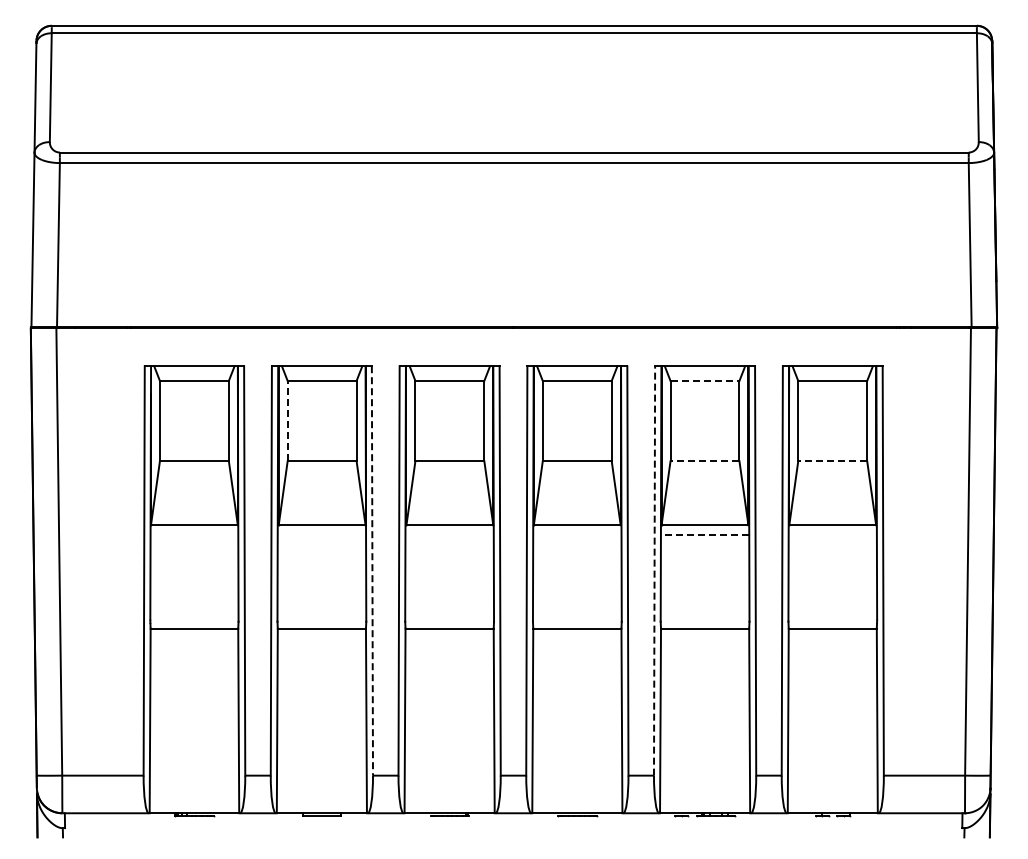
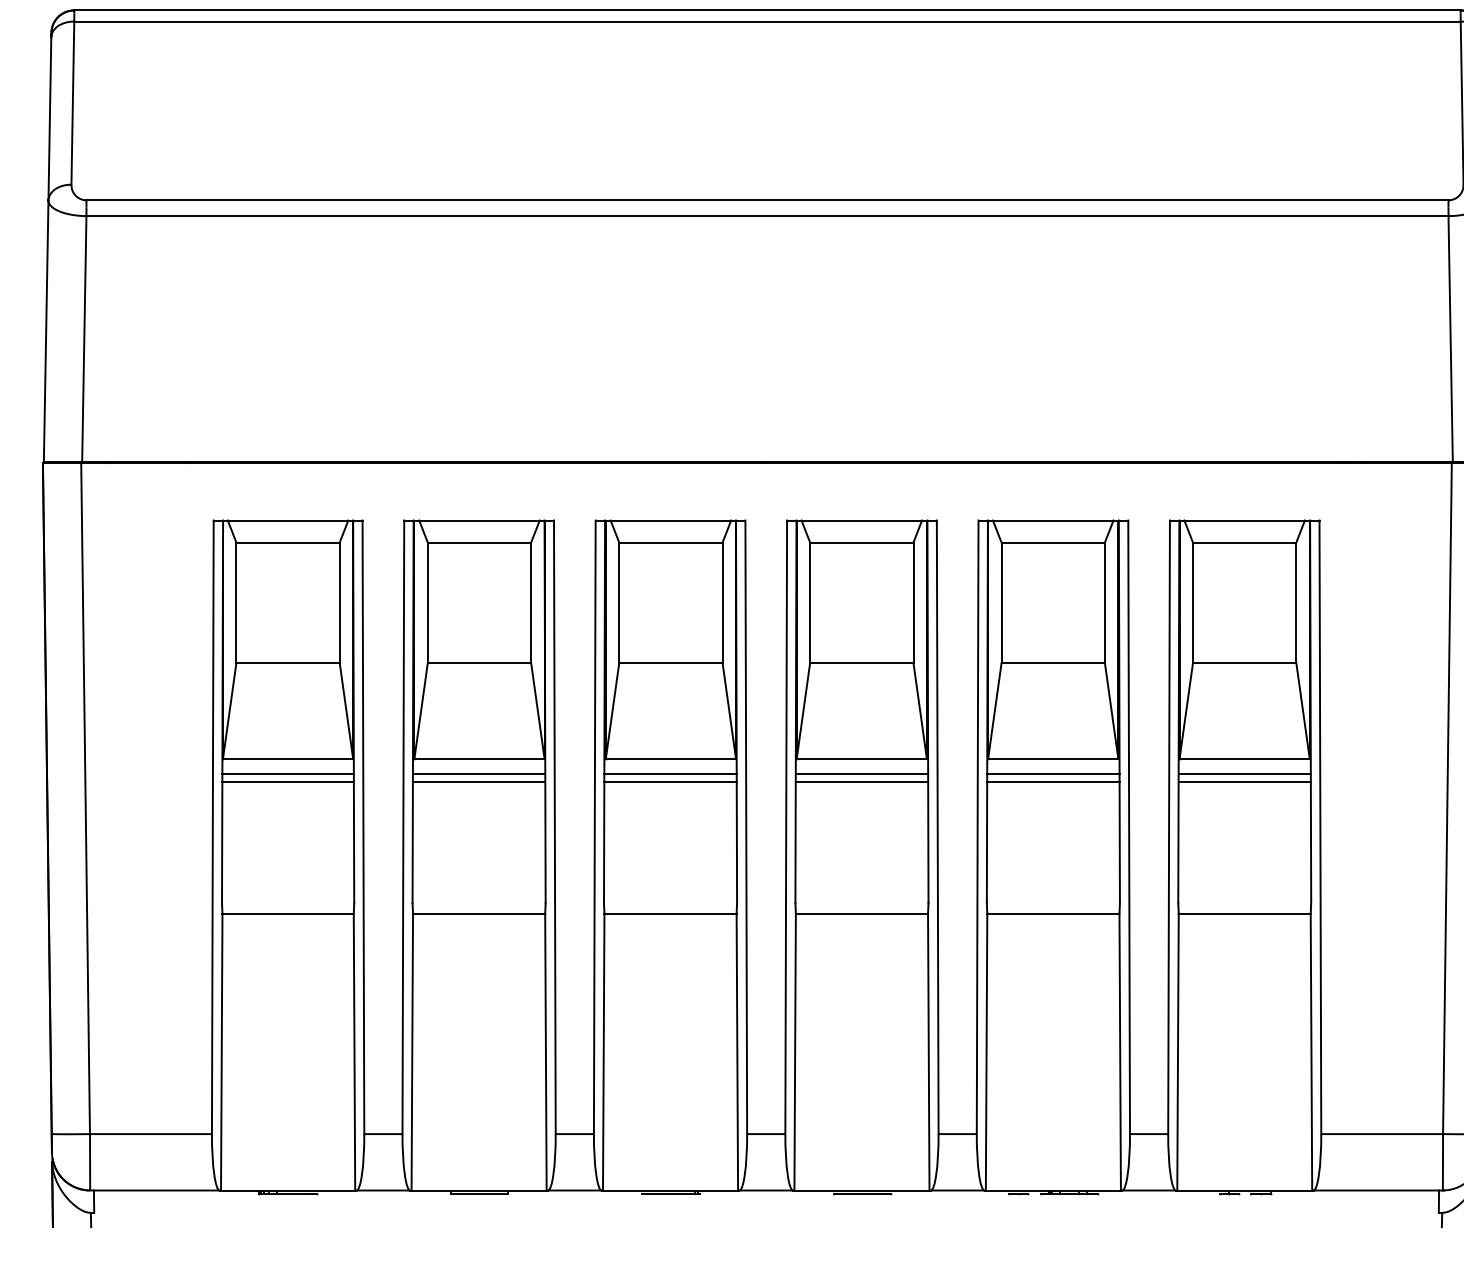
line: (705, 380) -> (1053, 541), dashed -> solid
line: (287, 420) -> (427, 601), dashed -> solid
line: (704, 461) -> (1052, 663), dashed -> solid
line: (832, 461) -> (1244, 663), dashed -> solid
line: (194, 535) -> (288, 774), added
line: (321, 535) -> (478, 774), added
line: (449, 535) -> (670, 774), added
line: (577, 535) -> (862, 774), added
line: (704, 535) -> (1052, 774), dashed -> solid
line: (832, 535) -> (1244, 774), added
line: (194, 540) -> (288, 781), added
line: (321, 540) -> (478, 781), added
line: (449, 540) -> (670, 781), added
line: (577, 540) -> (862, 781), added
line: (704, 540) -> (1052, 781), added
line: (832, 540) -> (1244, 781), added
line: (372, 570) -> (554, 826), dashed -> solid
line: (654, 570) -> (977, 826), dashed -> solid

